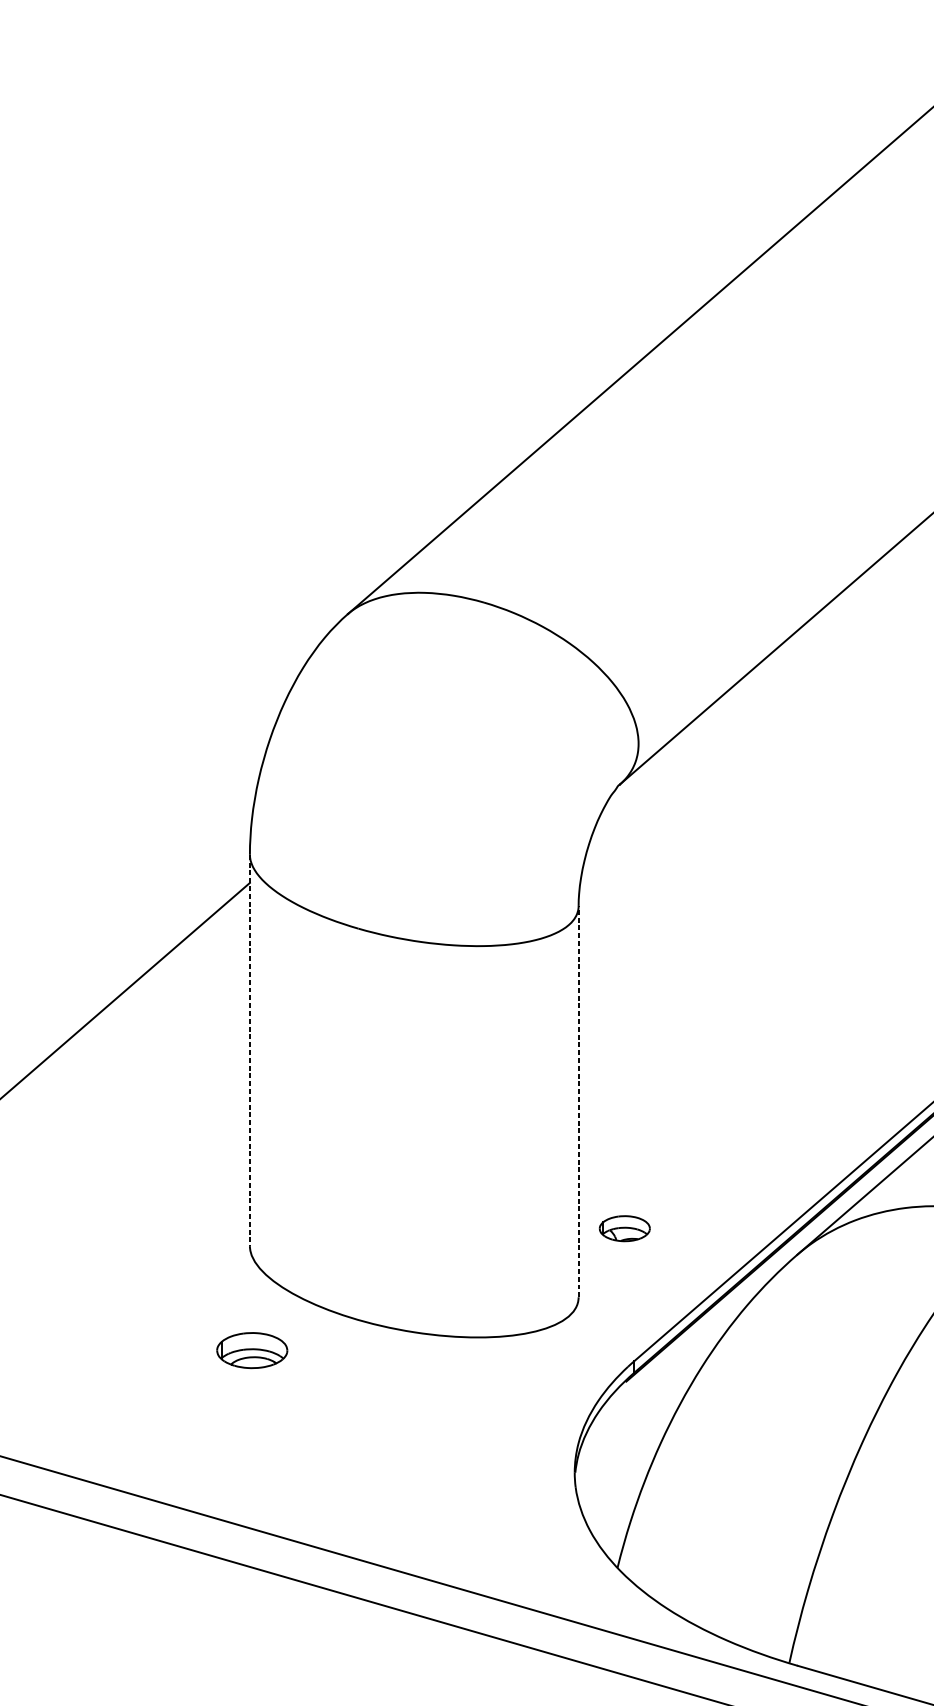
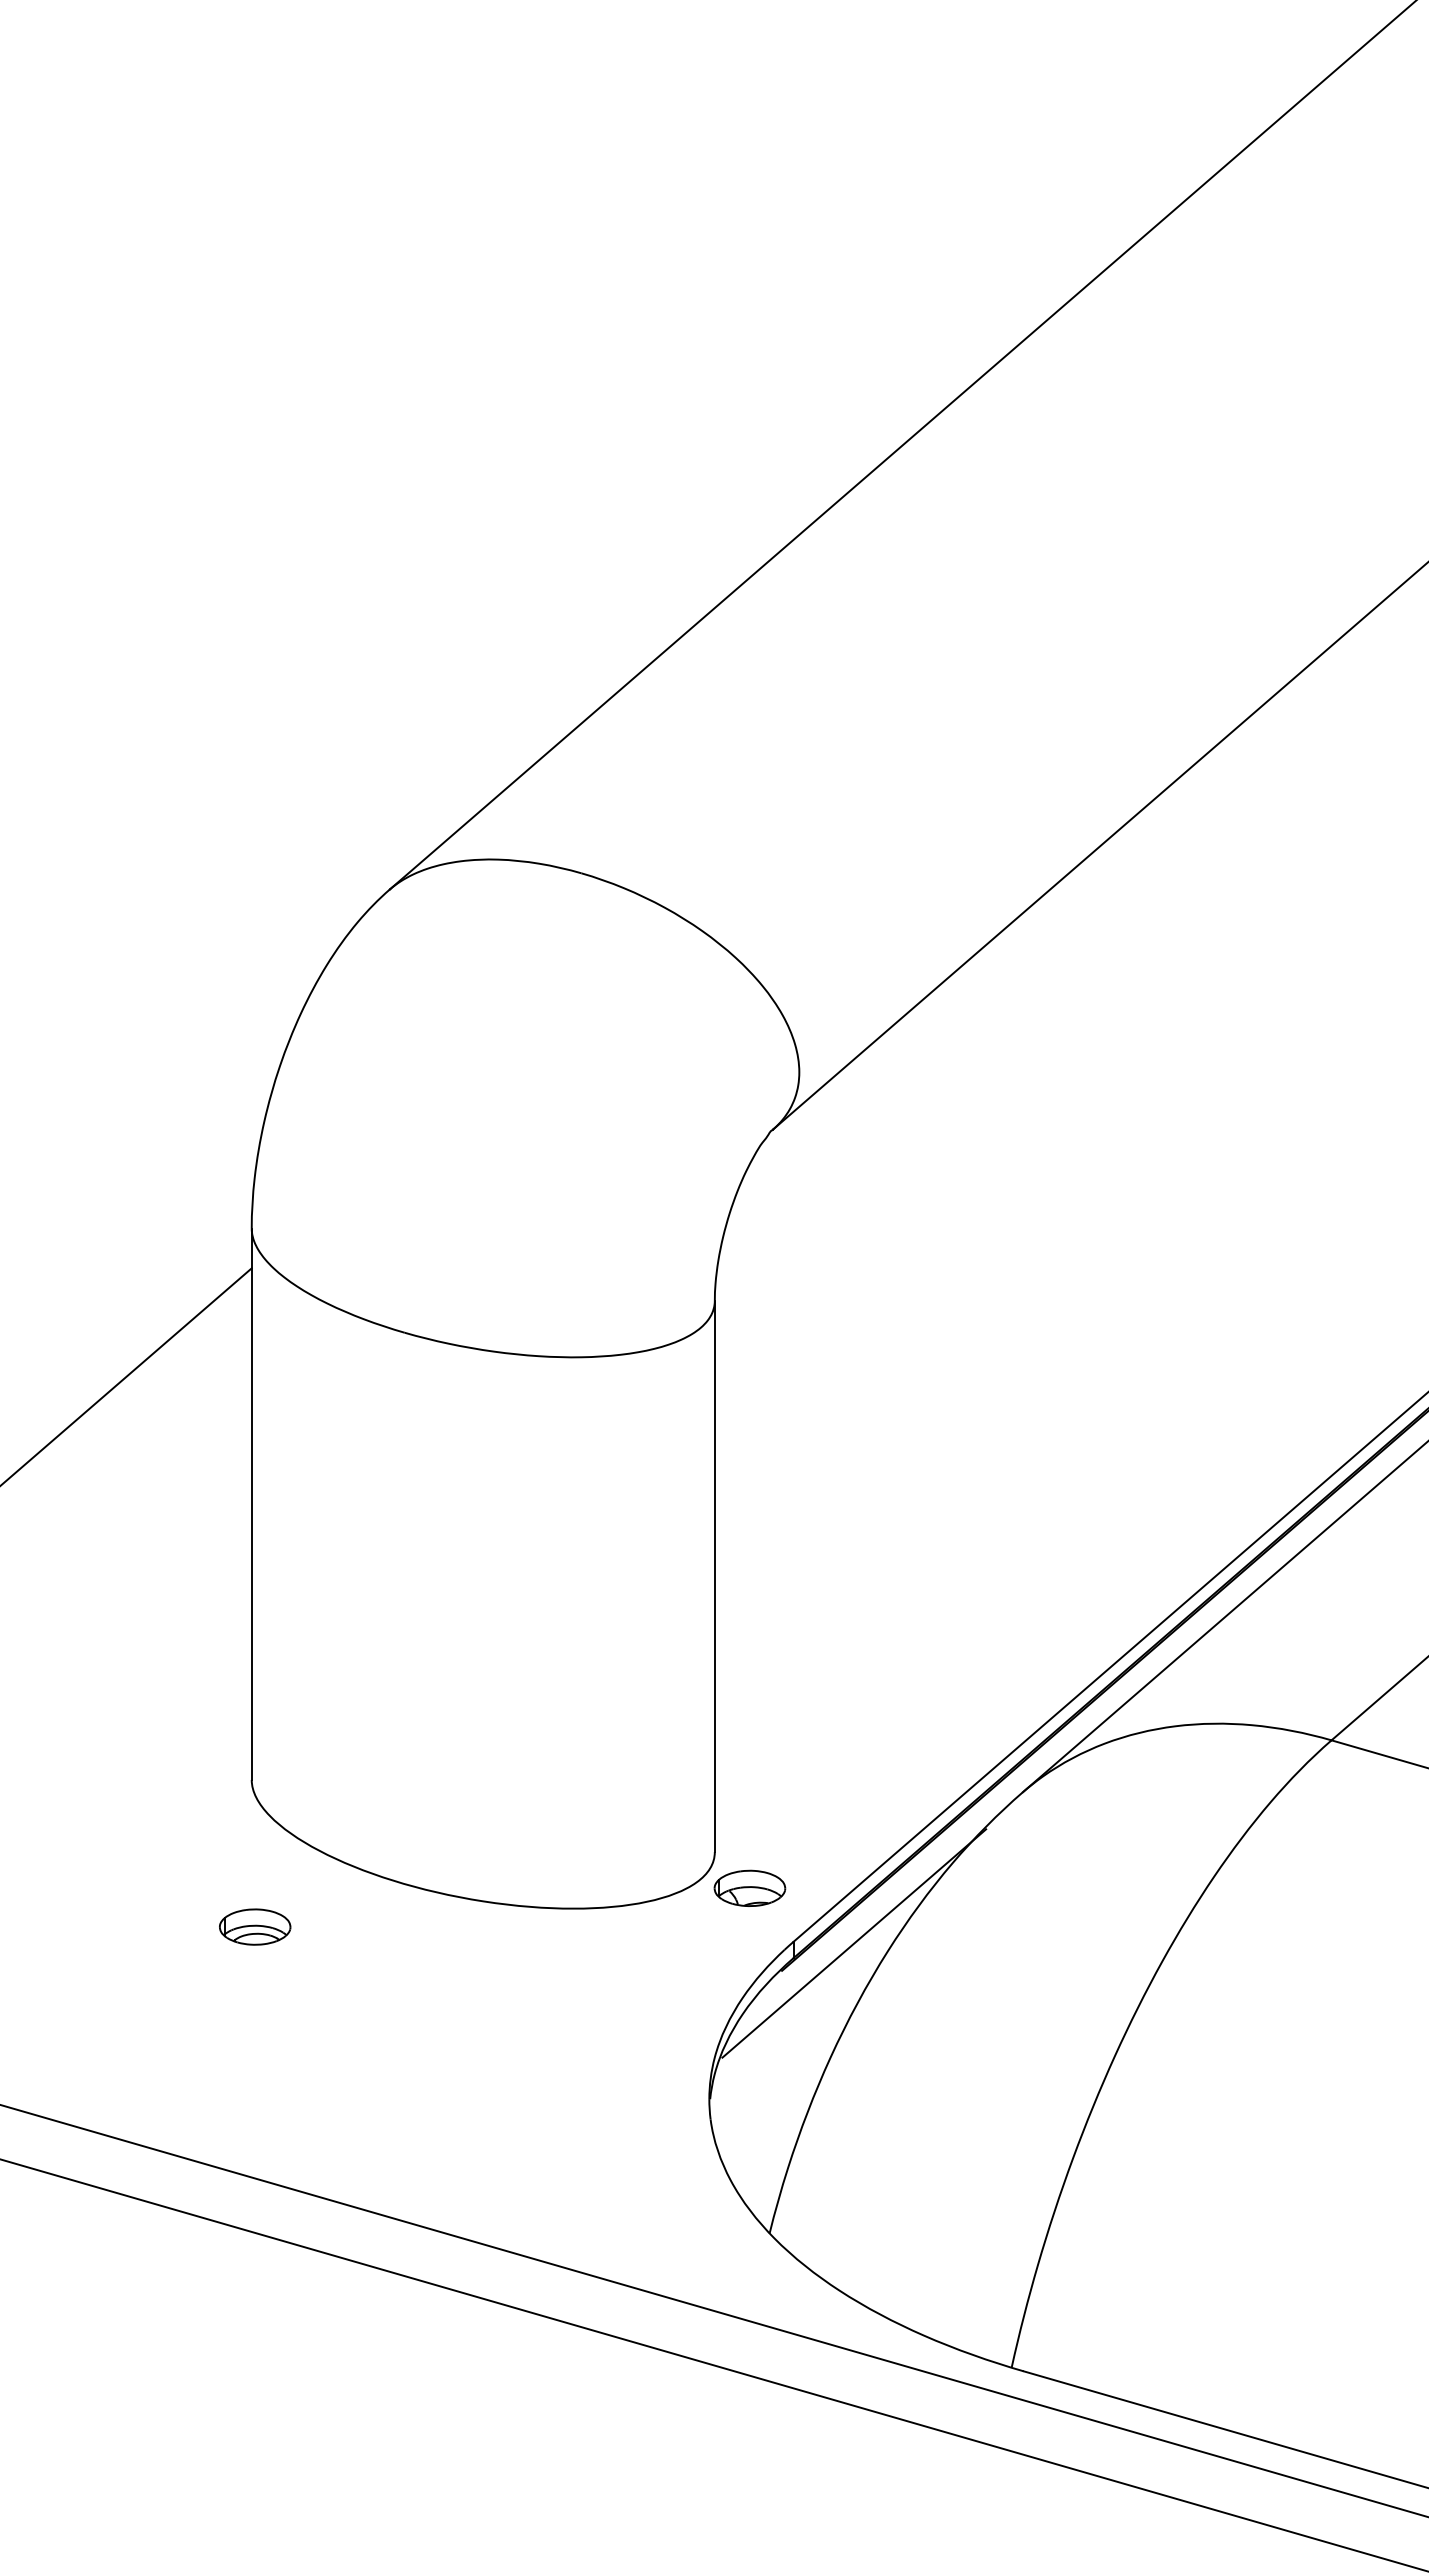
line: (249, 1050) -> (251, 1504), dashed -> solid
line: (578, 1101) -> (714, 1576), dashed -> solid
part: (624, 1228) -> (749, 1887), moved
part: (252, 1350) -> (255, 1926), size x0.71
line: (677, 1362) -> (854, 1943), added

